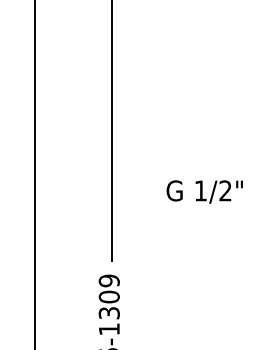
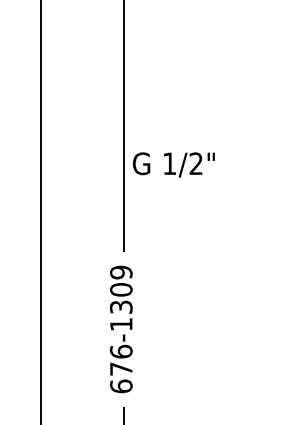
text: (204, 191) -> (173, 164), moved

